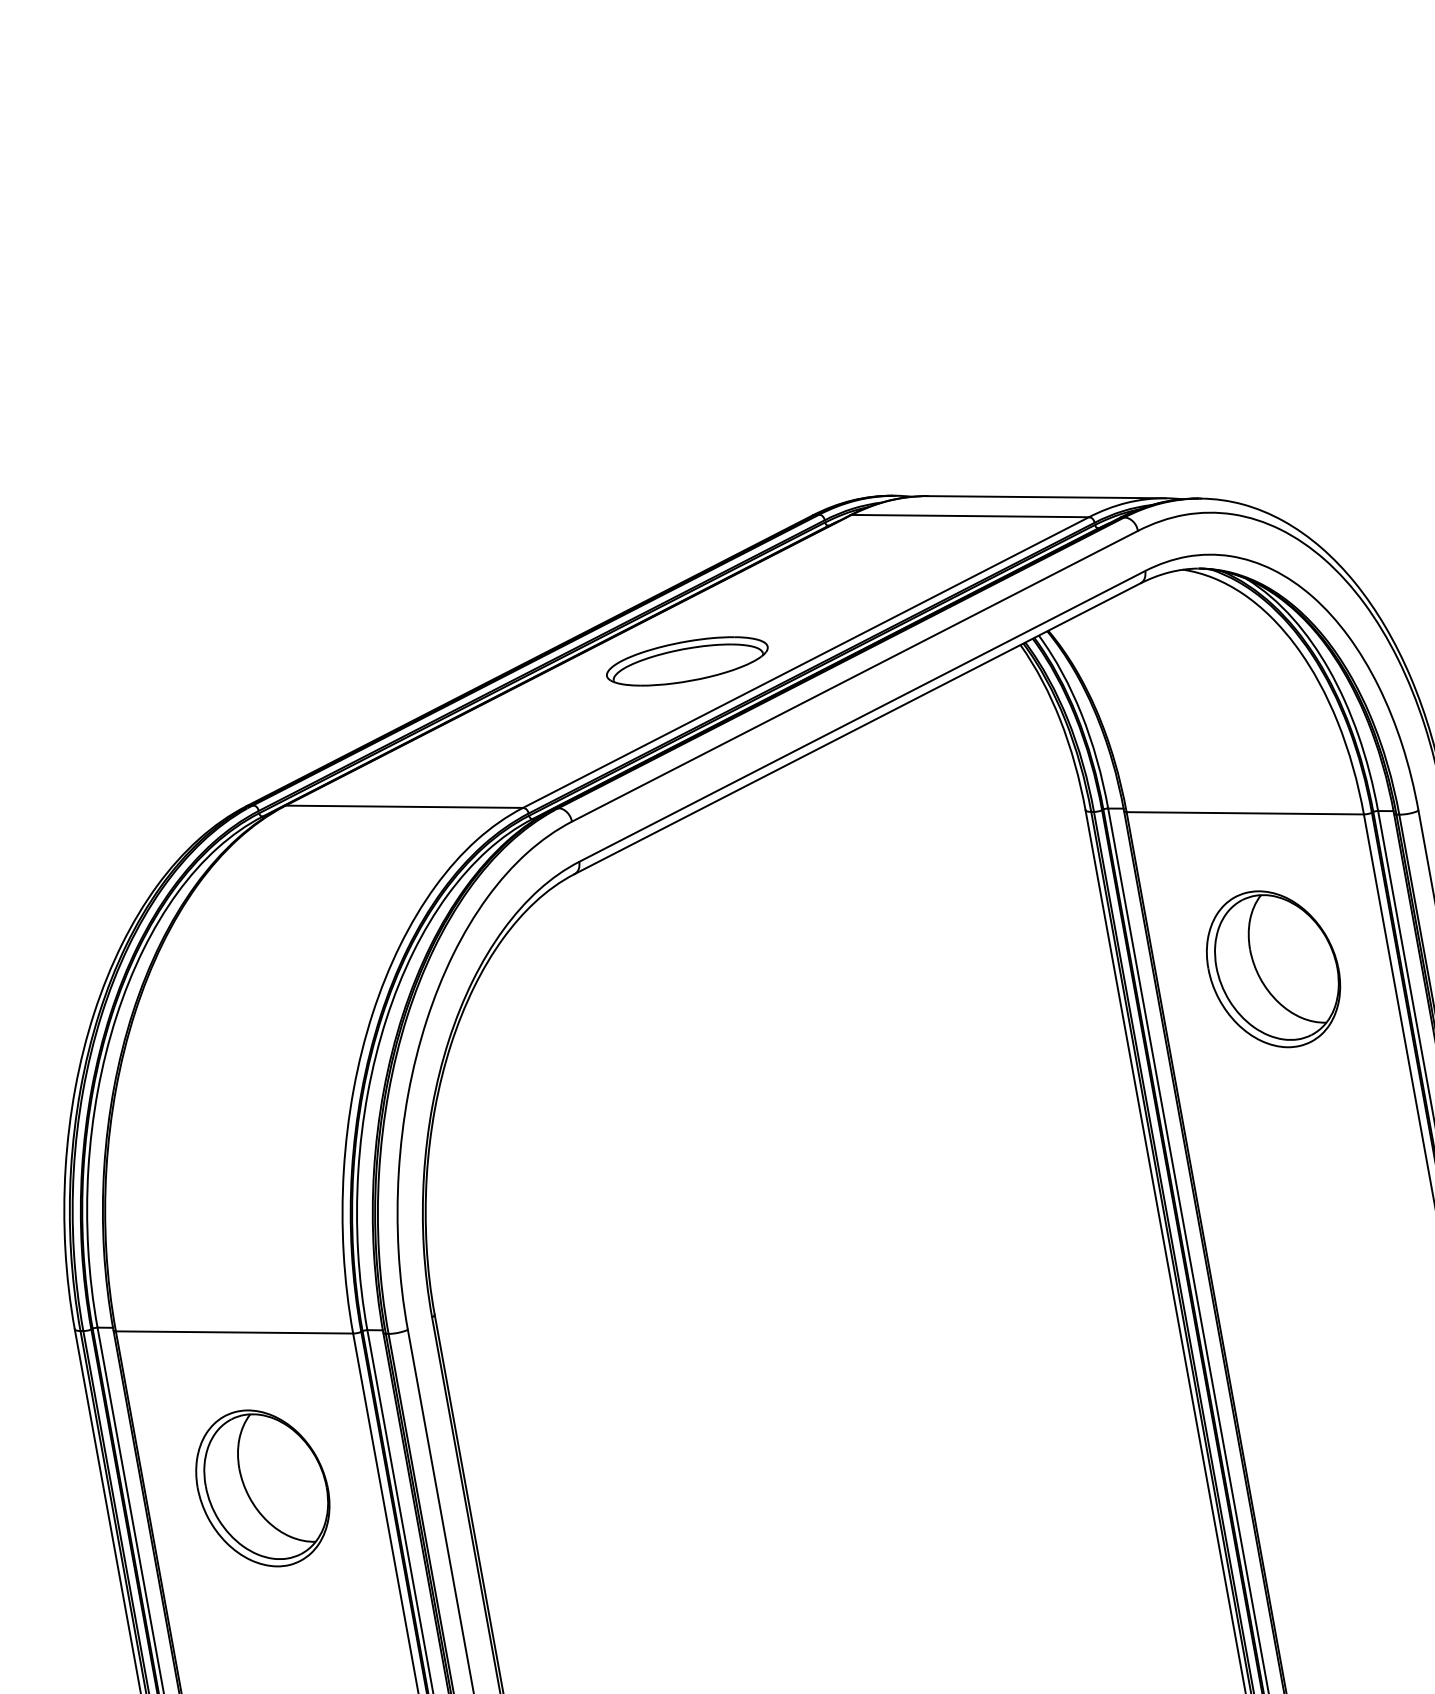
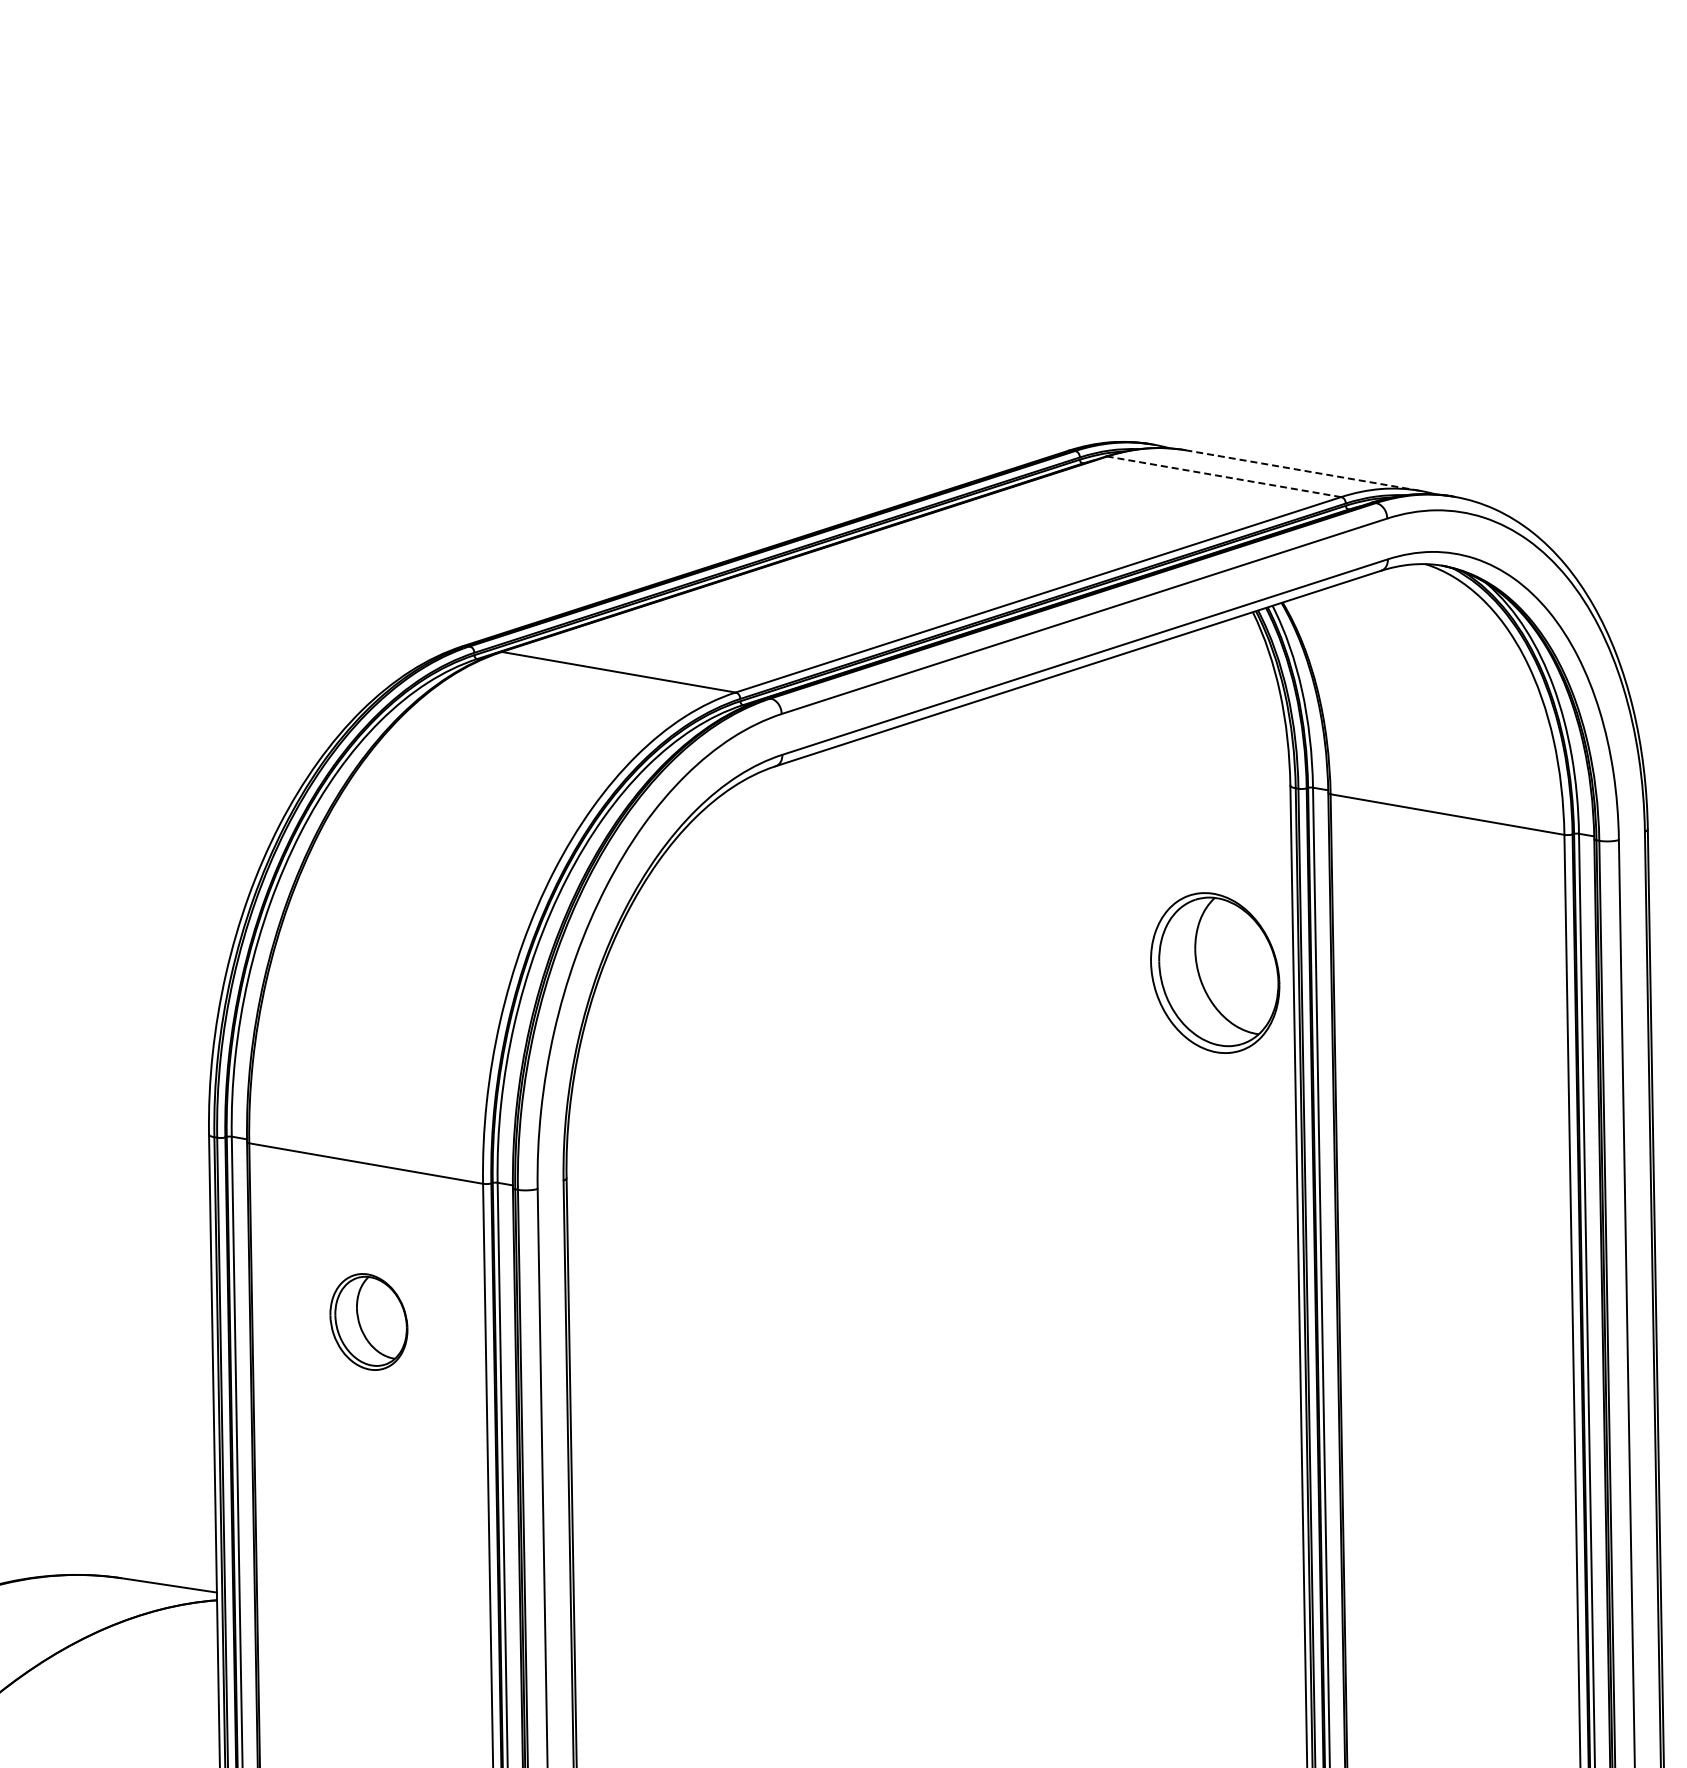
line: (1046, 497) -> (1302, 470), solid -> dashed
line: (970, 515) -> (1224, 476), solid -> dashed
part: (686, 661) -> (920, 574), removed
part: (1273, 968) -> (1215, 972), moved
part: (262, 1487) -> (368, 1321), size x0.6

